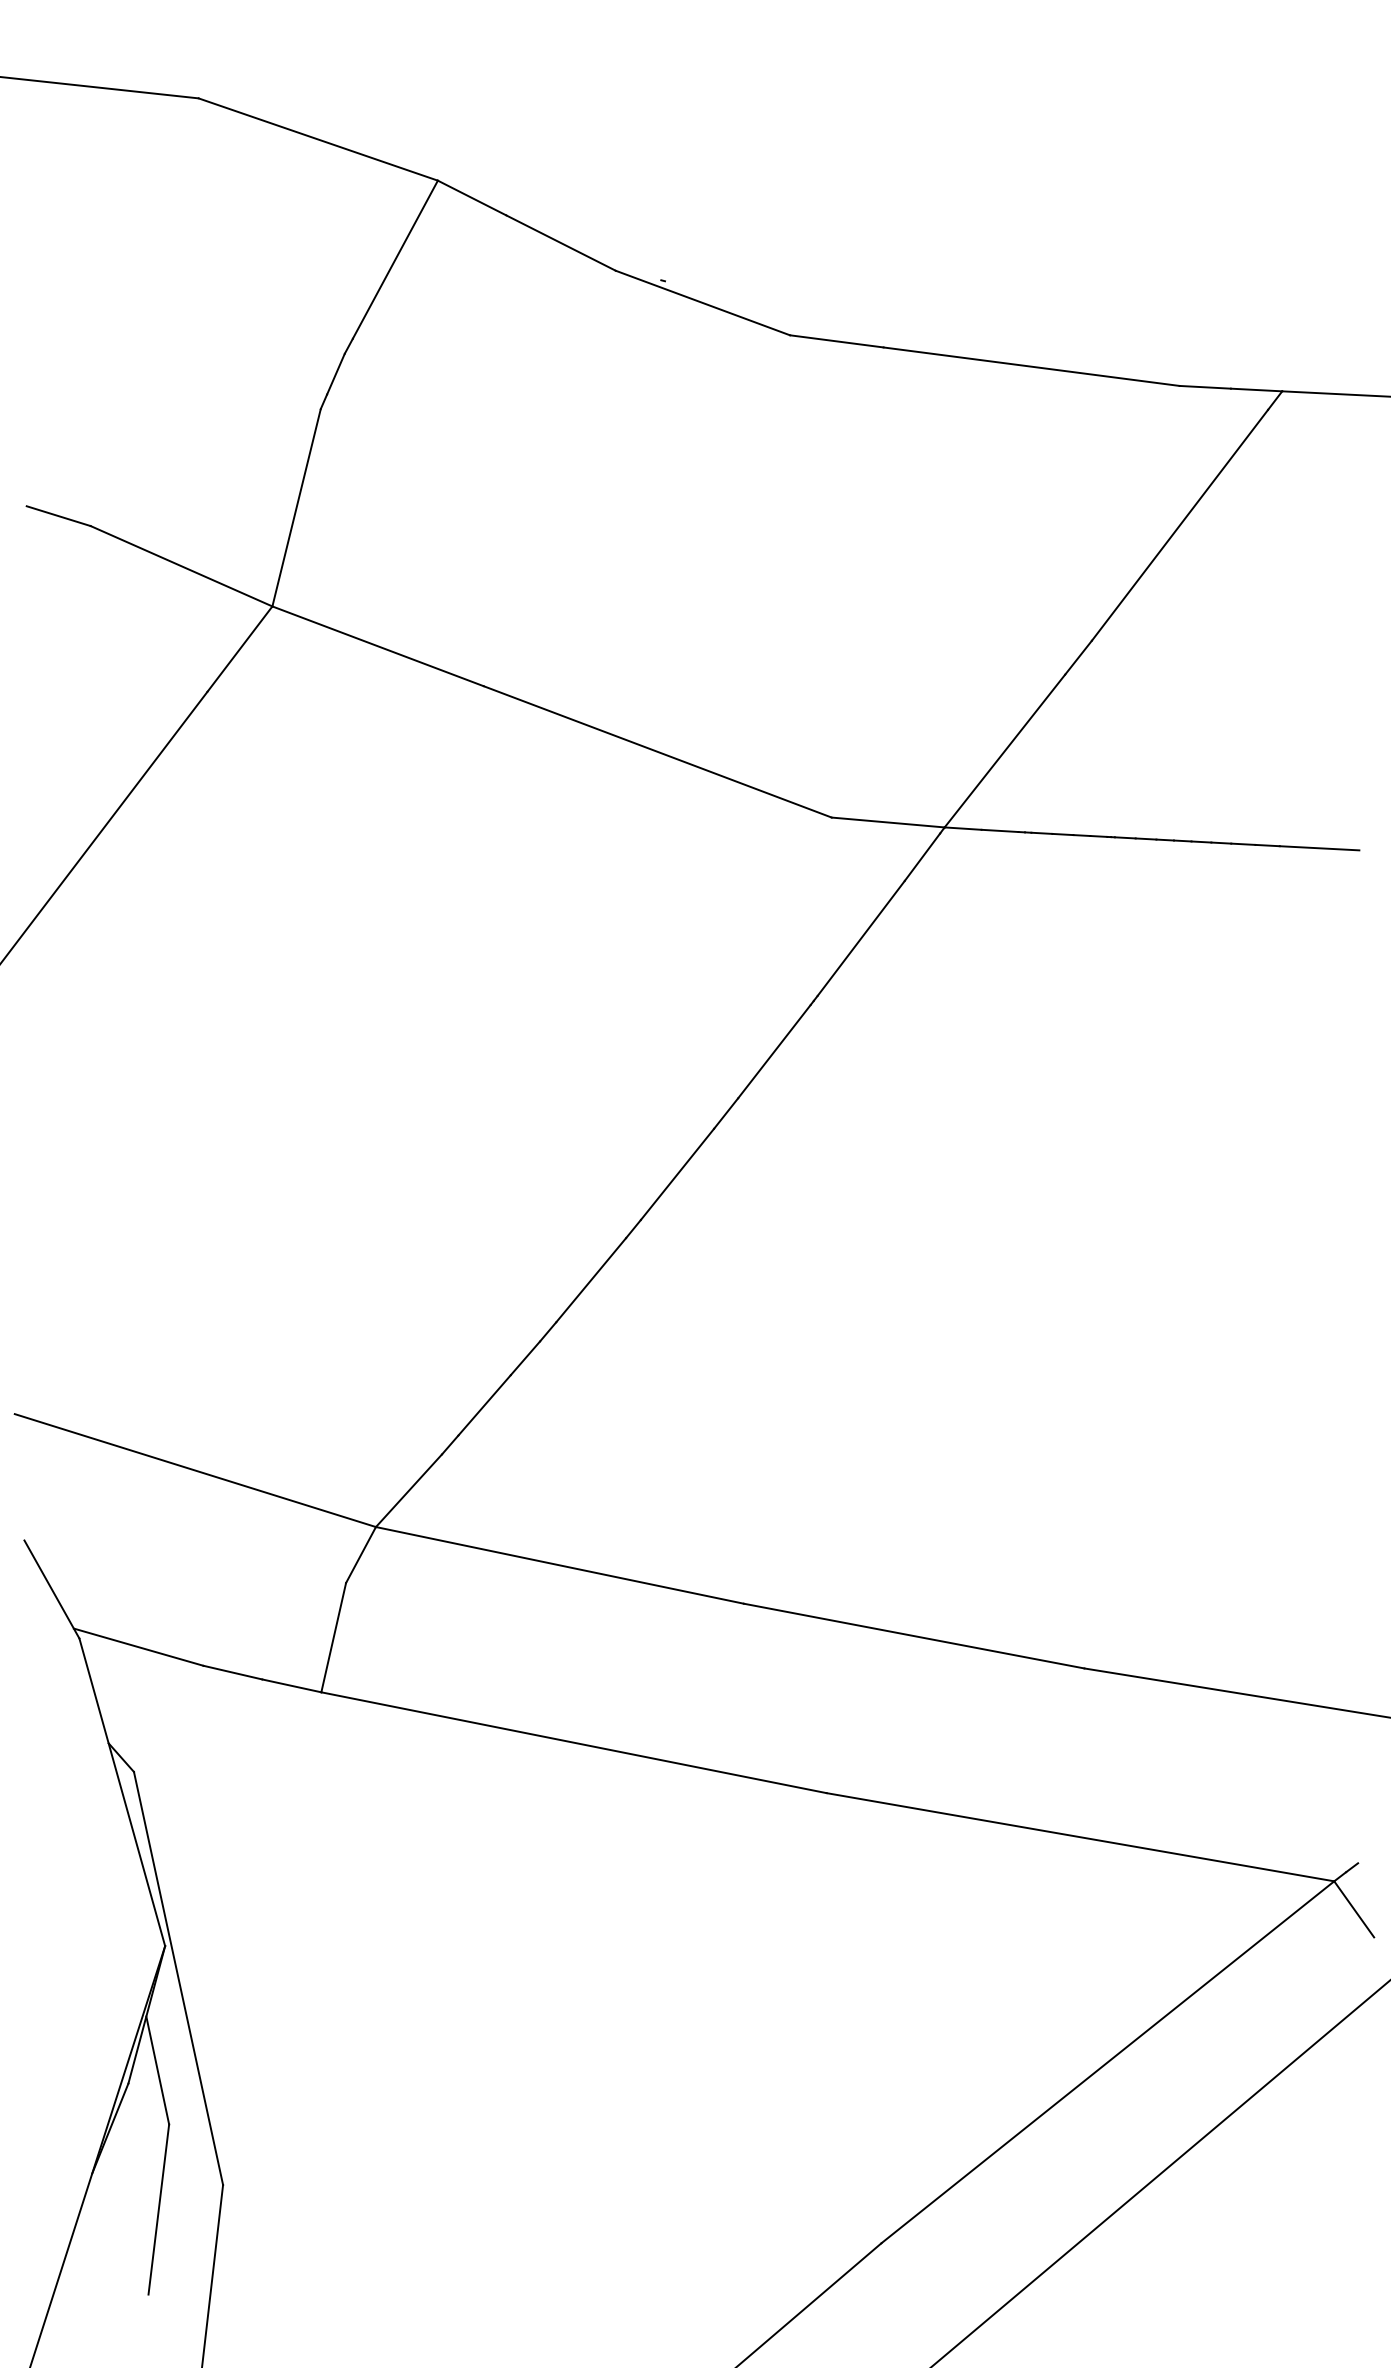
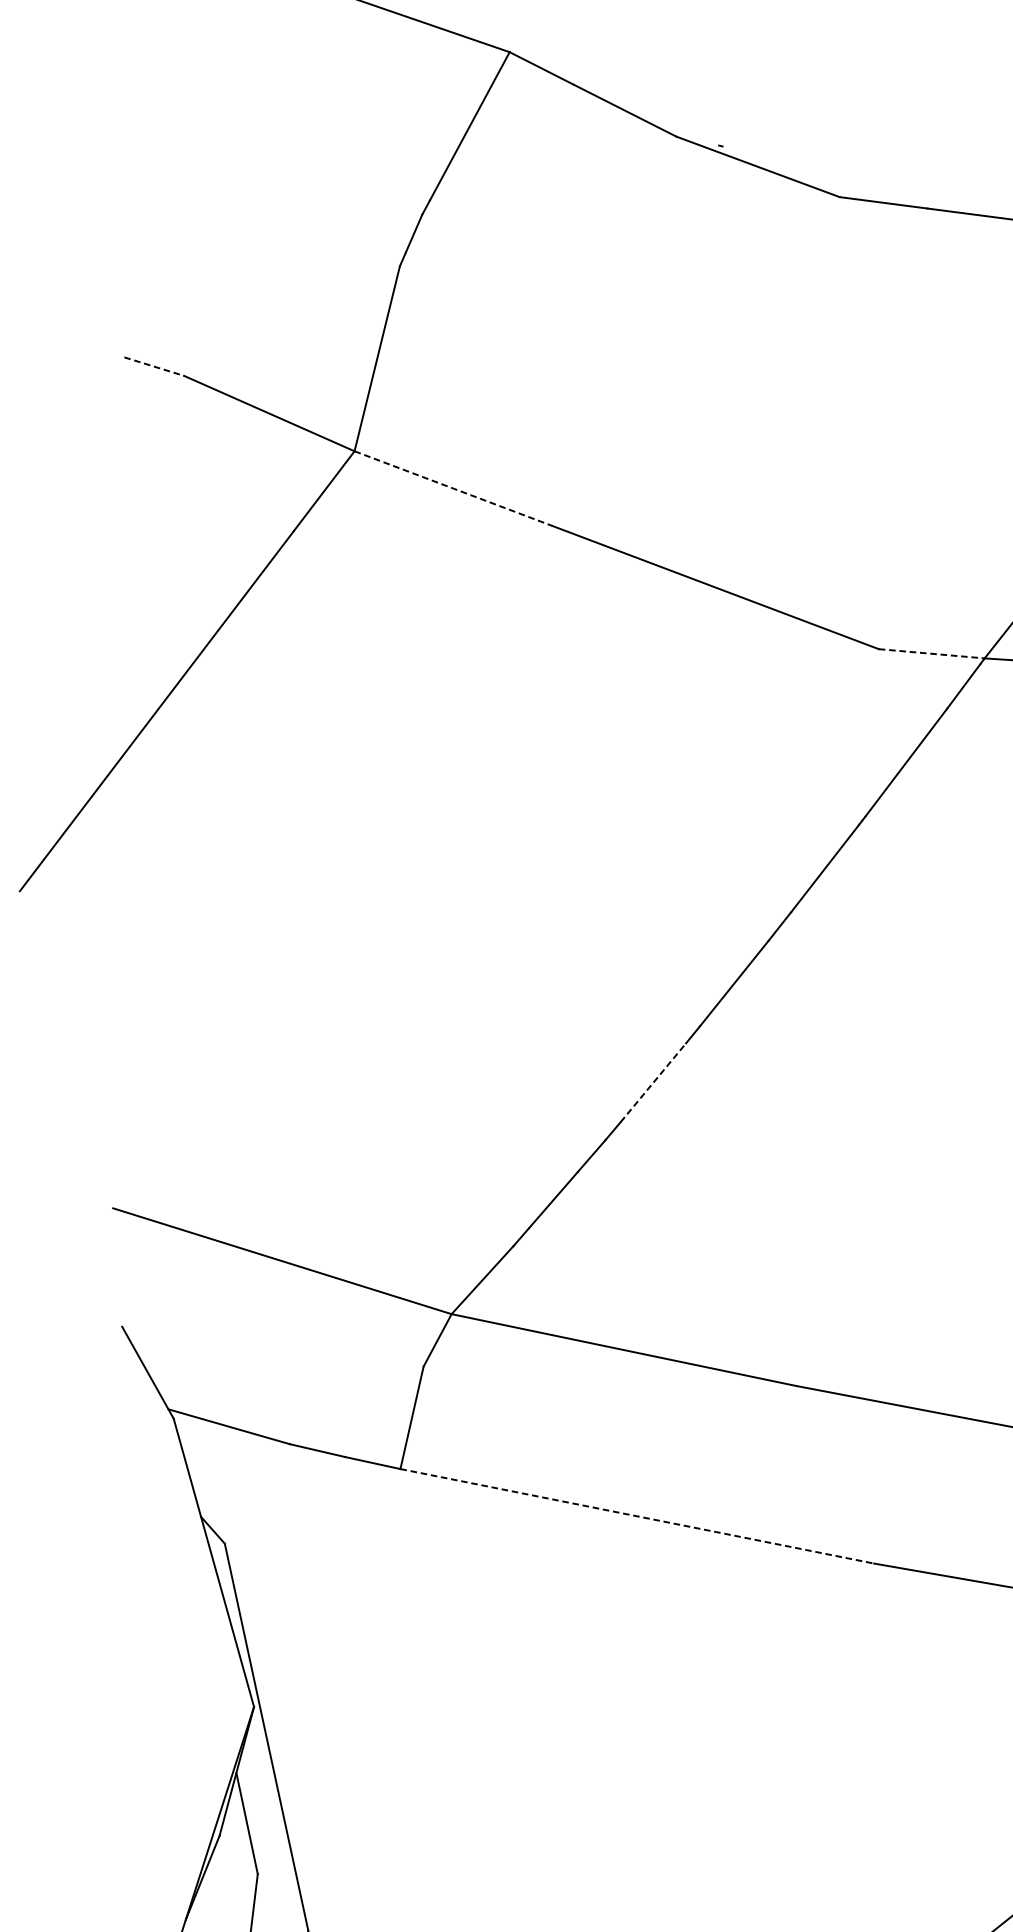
line: (59, 516) -> (155, 366), solid -> dashed
line: (378, 646) -> (454, 488), solid -> dashed
line: (888, 822) -> (932, 653), solid -> dashed
line: (591, 1280) -> (653, 1083), solid -> dashed
line: (574, 1742) -> (637, 1516), solid -> dashed

